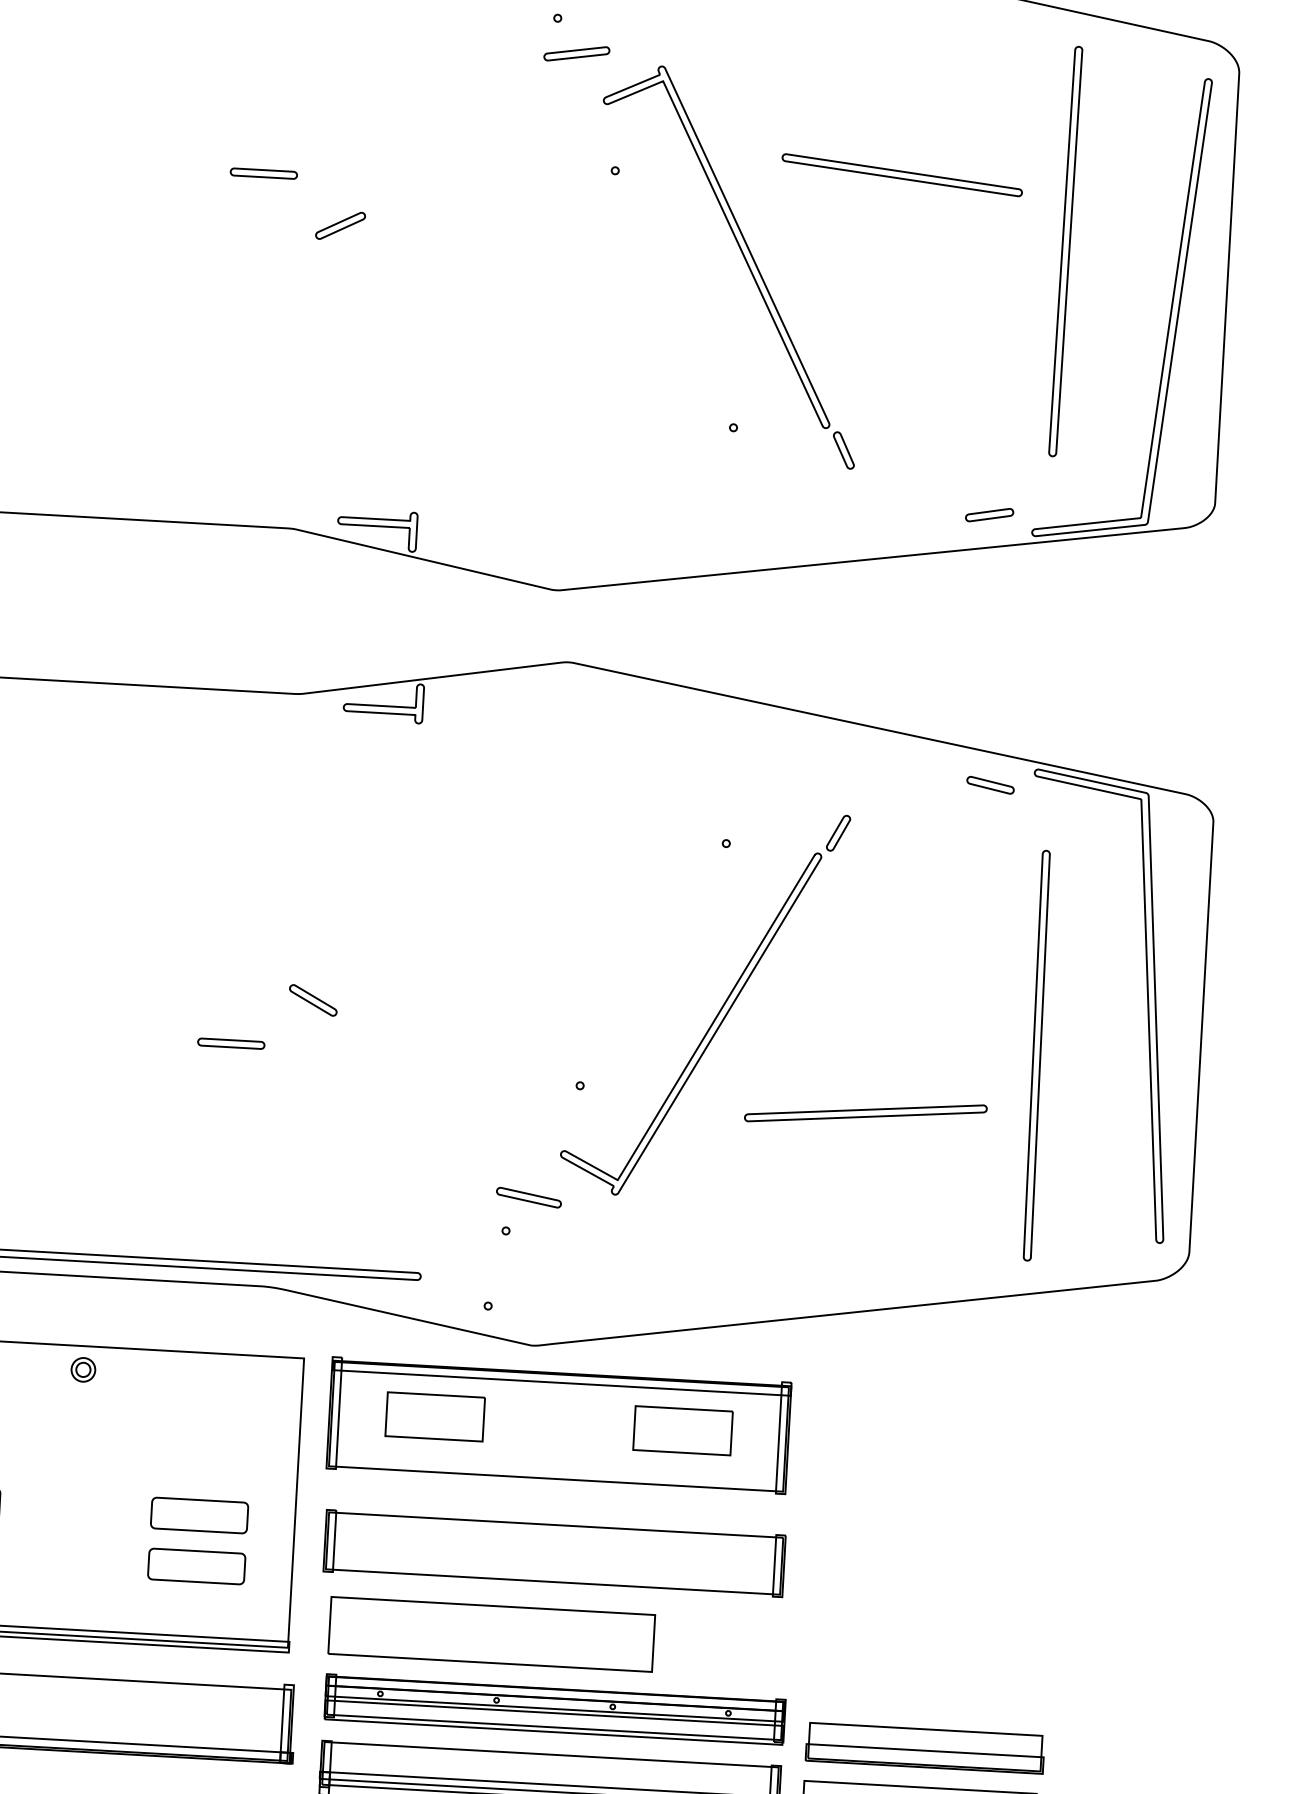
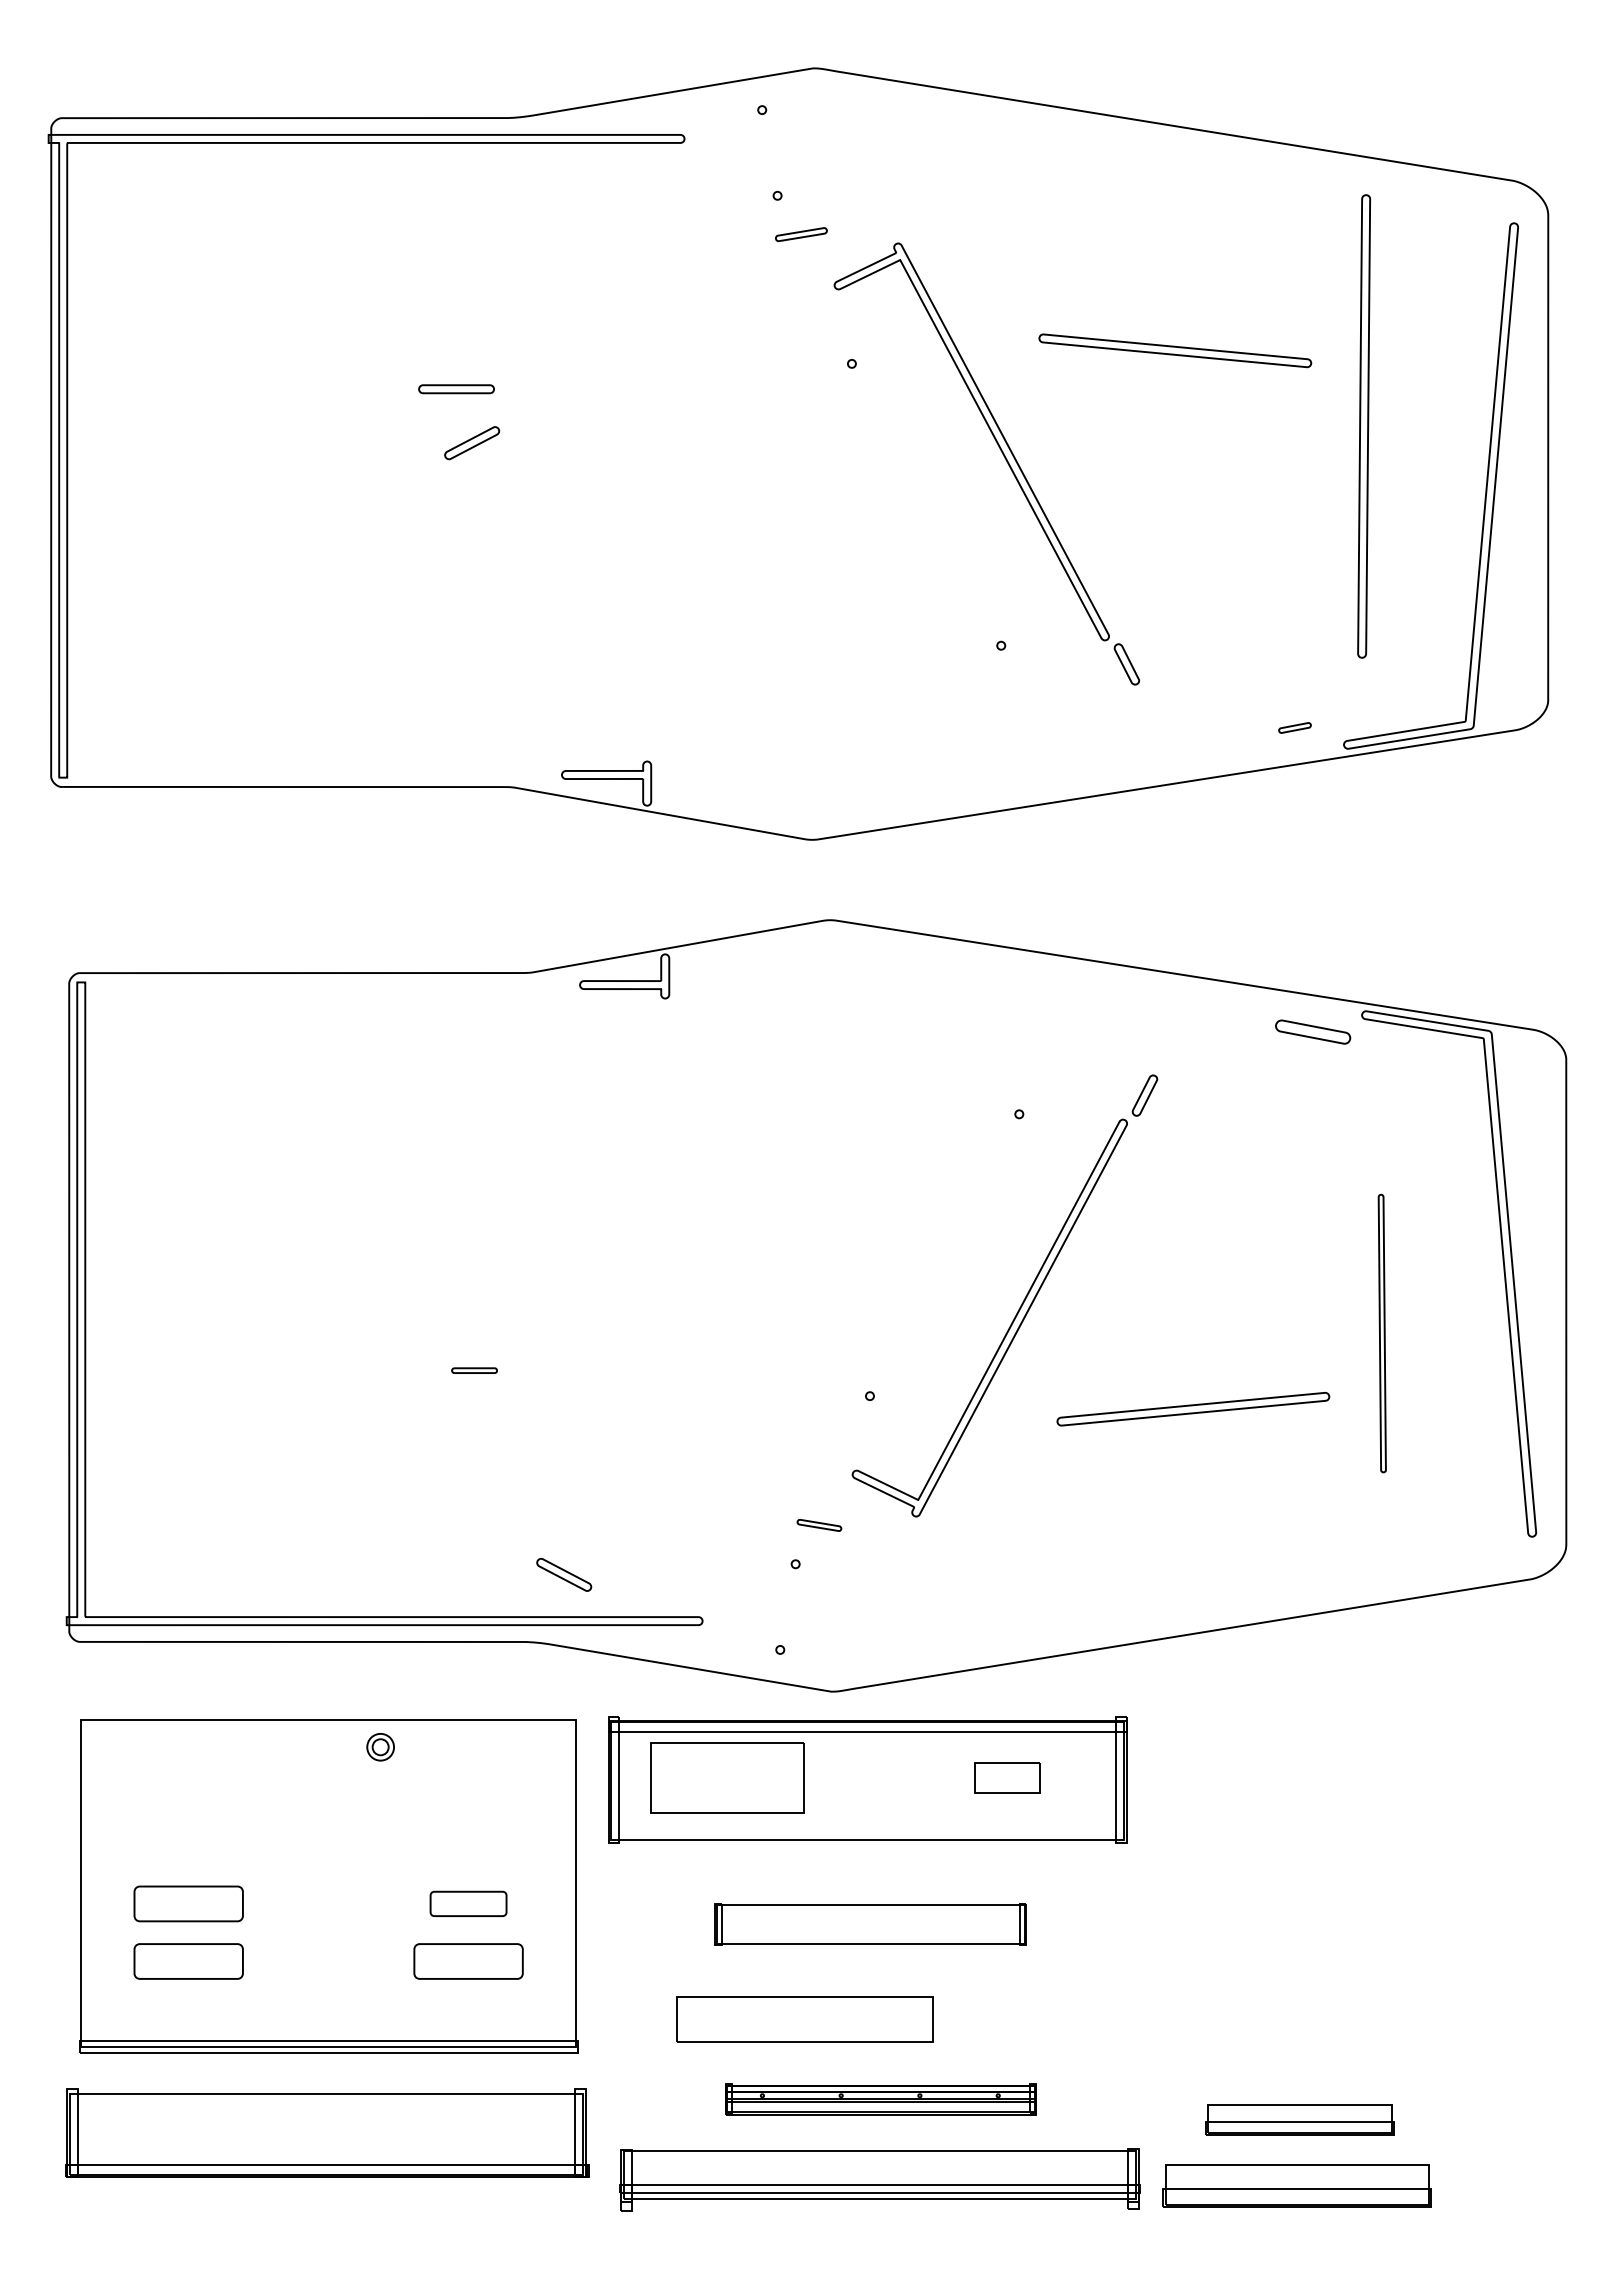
part: (577, 53) -> (801, 234), size x0.7
part: (340, 226) -> (472, 443), moved
part: (989, 514) -> (1294, 727), size x0.6
part: (990, 784) -> (1312, 1031), size x1.4
part: (313, 1000) -> (564, 1574), moved
part: (231, 1043) -> (474, 1370), size x0.6
part: (1037, 1055) -> (1382, 1333), size x0.6
part: (529, 1197) -> (819, 1525), size x0.6
part: (83, 1370) -> (380, 1747), moved
part: (435, 1416) -> (727, 1777), size x1.4
part: (683, 1430) -> (1007, 1777), size x0.6
part: (199, 1515) -> (468, 1903), size x0.7
part: (554, 1553) -> (870, 1924), size x0.6
part: (491, 1634) -> (804, 2019), size x0.7
part: (554, 1709) -> (880, 2099), size x0.6
part: (924, 1748) -> (1299, 2120), size x0.7

